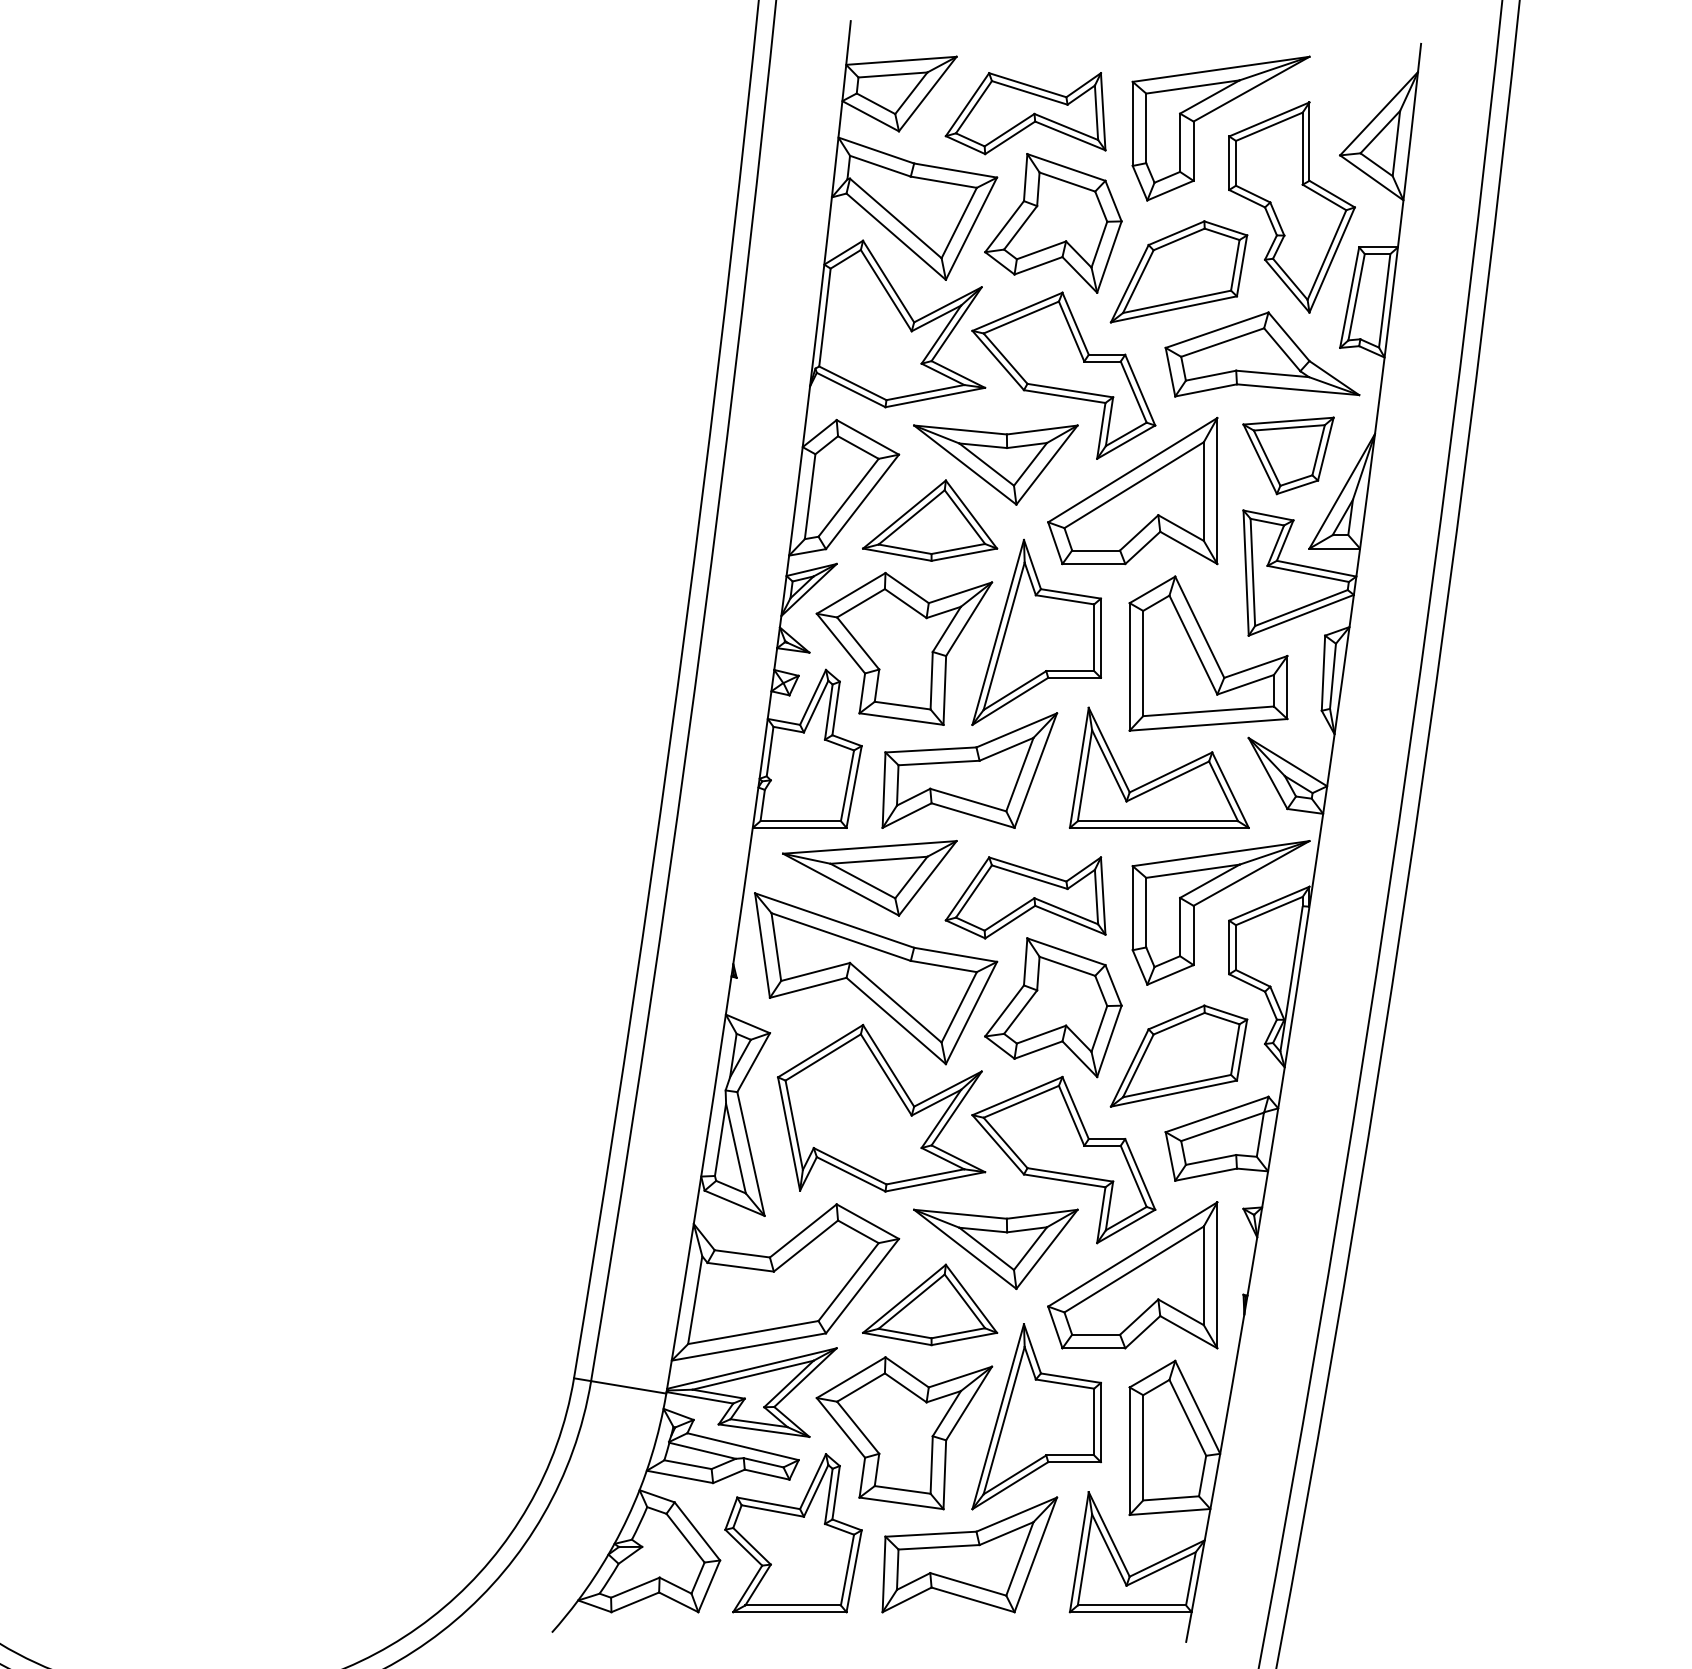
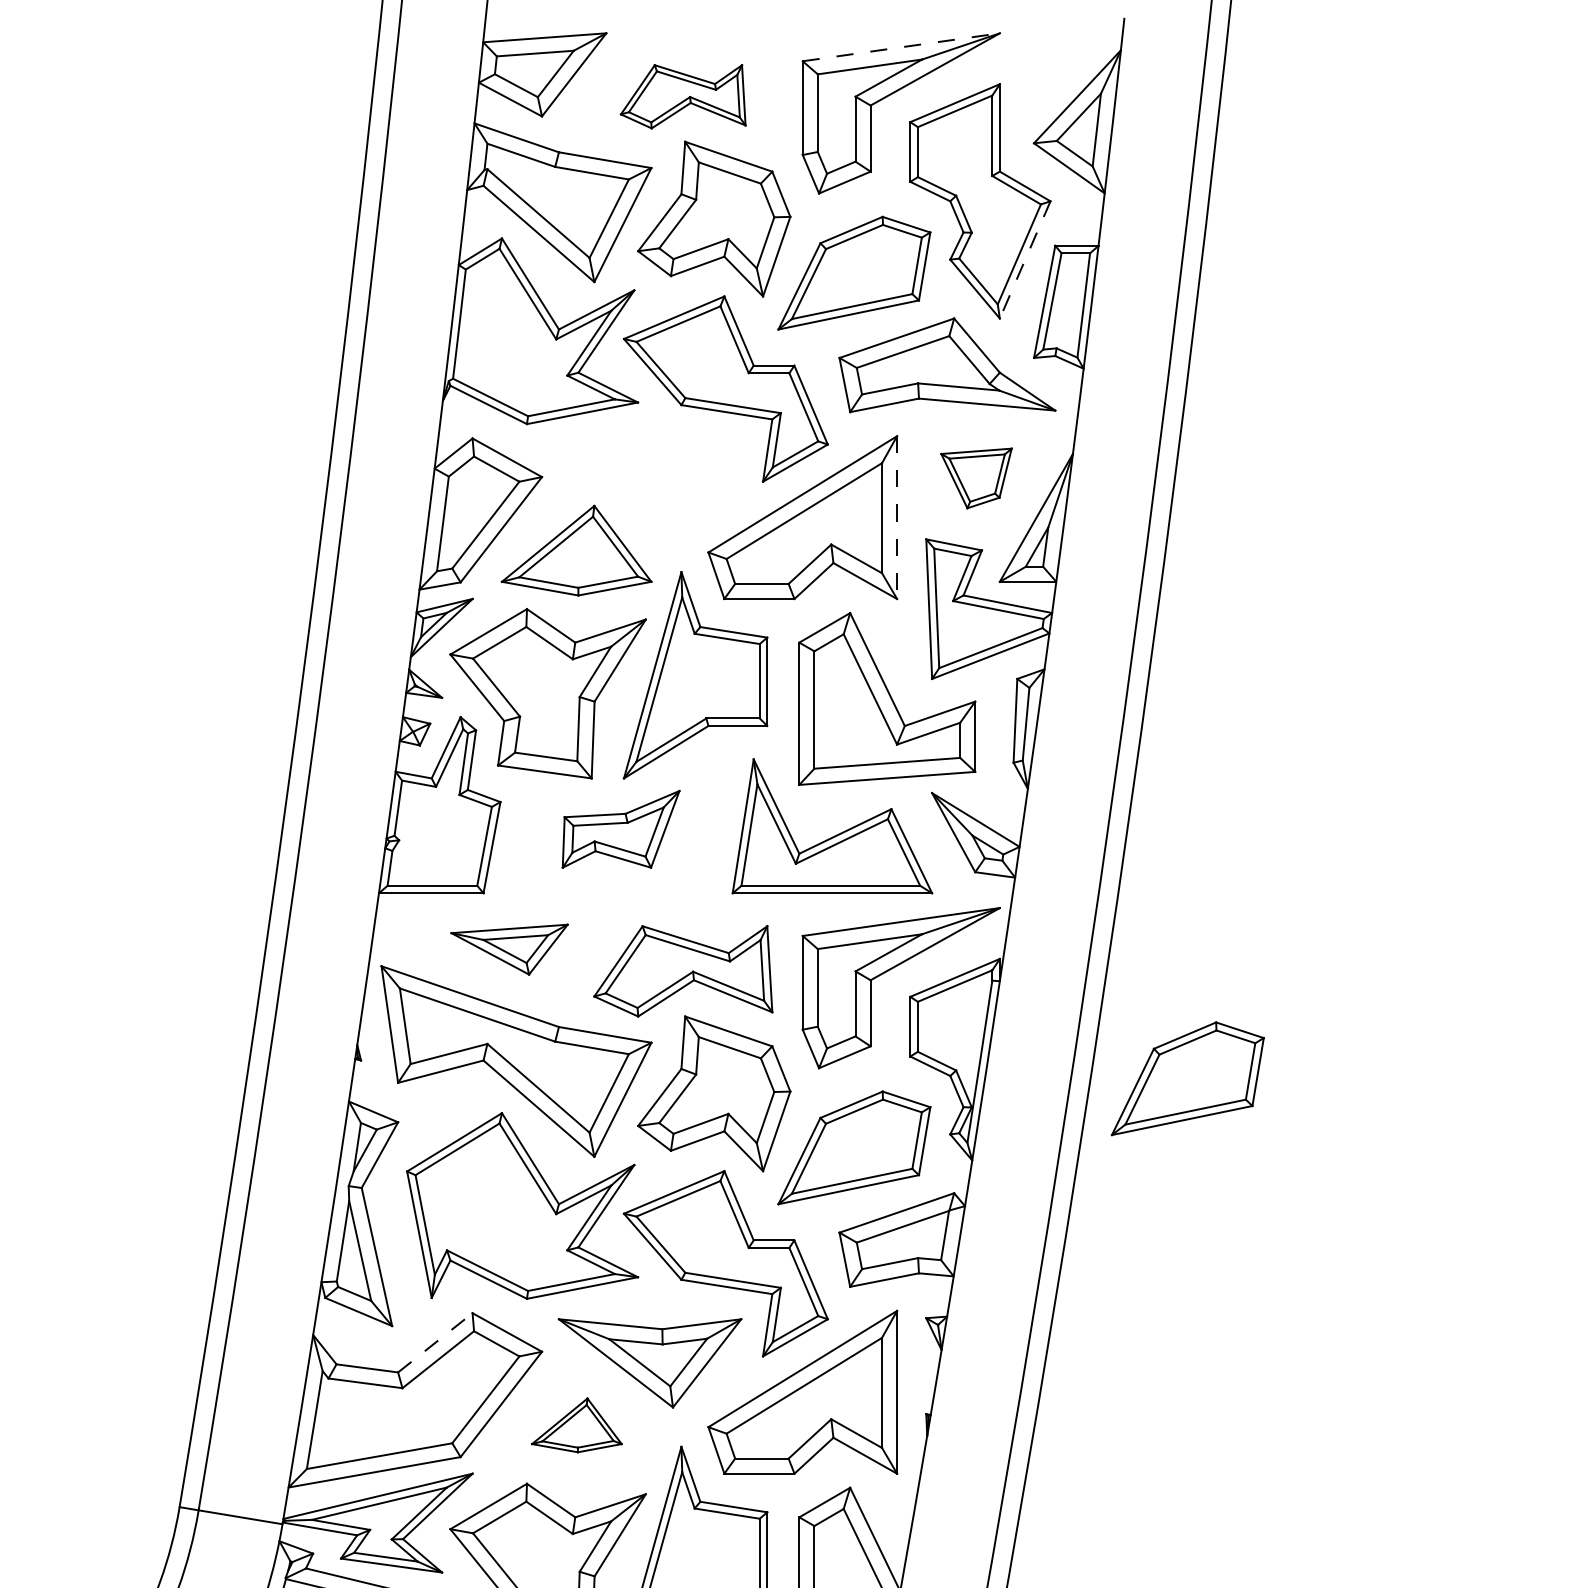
line: (1221, 69) -> (901, 47), solid -> dashed
part: (1025, 113) -> (683, 96), size x0.7
line: (1331, 260) -> (1024, 260), solid -> dashed
part: (1288, 455) -> (976, 477), size x0.7
part: (995, 464) -> (649, 488), removed
line: (1217, 491) -> (897, 518), solid -> dashed
part: (969, 770) -> (620, 829), size x0.6
part: (869, 878) -> (509, 949), size x0.6
part: (1477, 993) -> (1187, 1078), added
line: (803, 1230) -> (435, 1342), solid -> dashed
part: (930, 1304) -> (577, 1424), size x0.6

